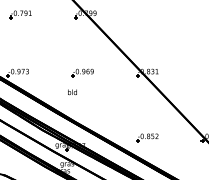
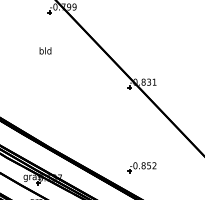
part: (82, 72) -> (58, 83), removed
text: (72, 92) -> (45, 51), moved

